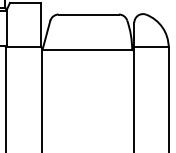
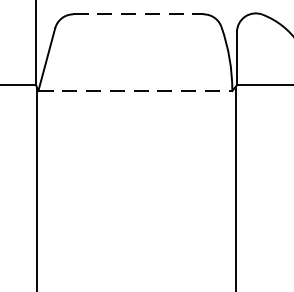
line: (89, 14) -> (140, 14), solid -> dashed
line: (87, 49) -> (135, 89), solid -> dashed

